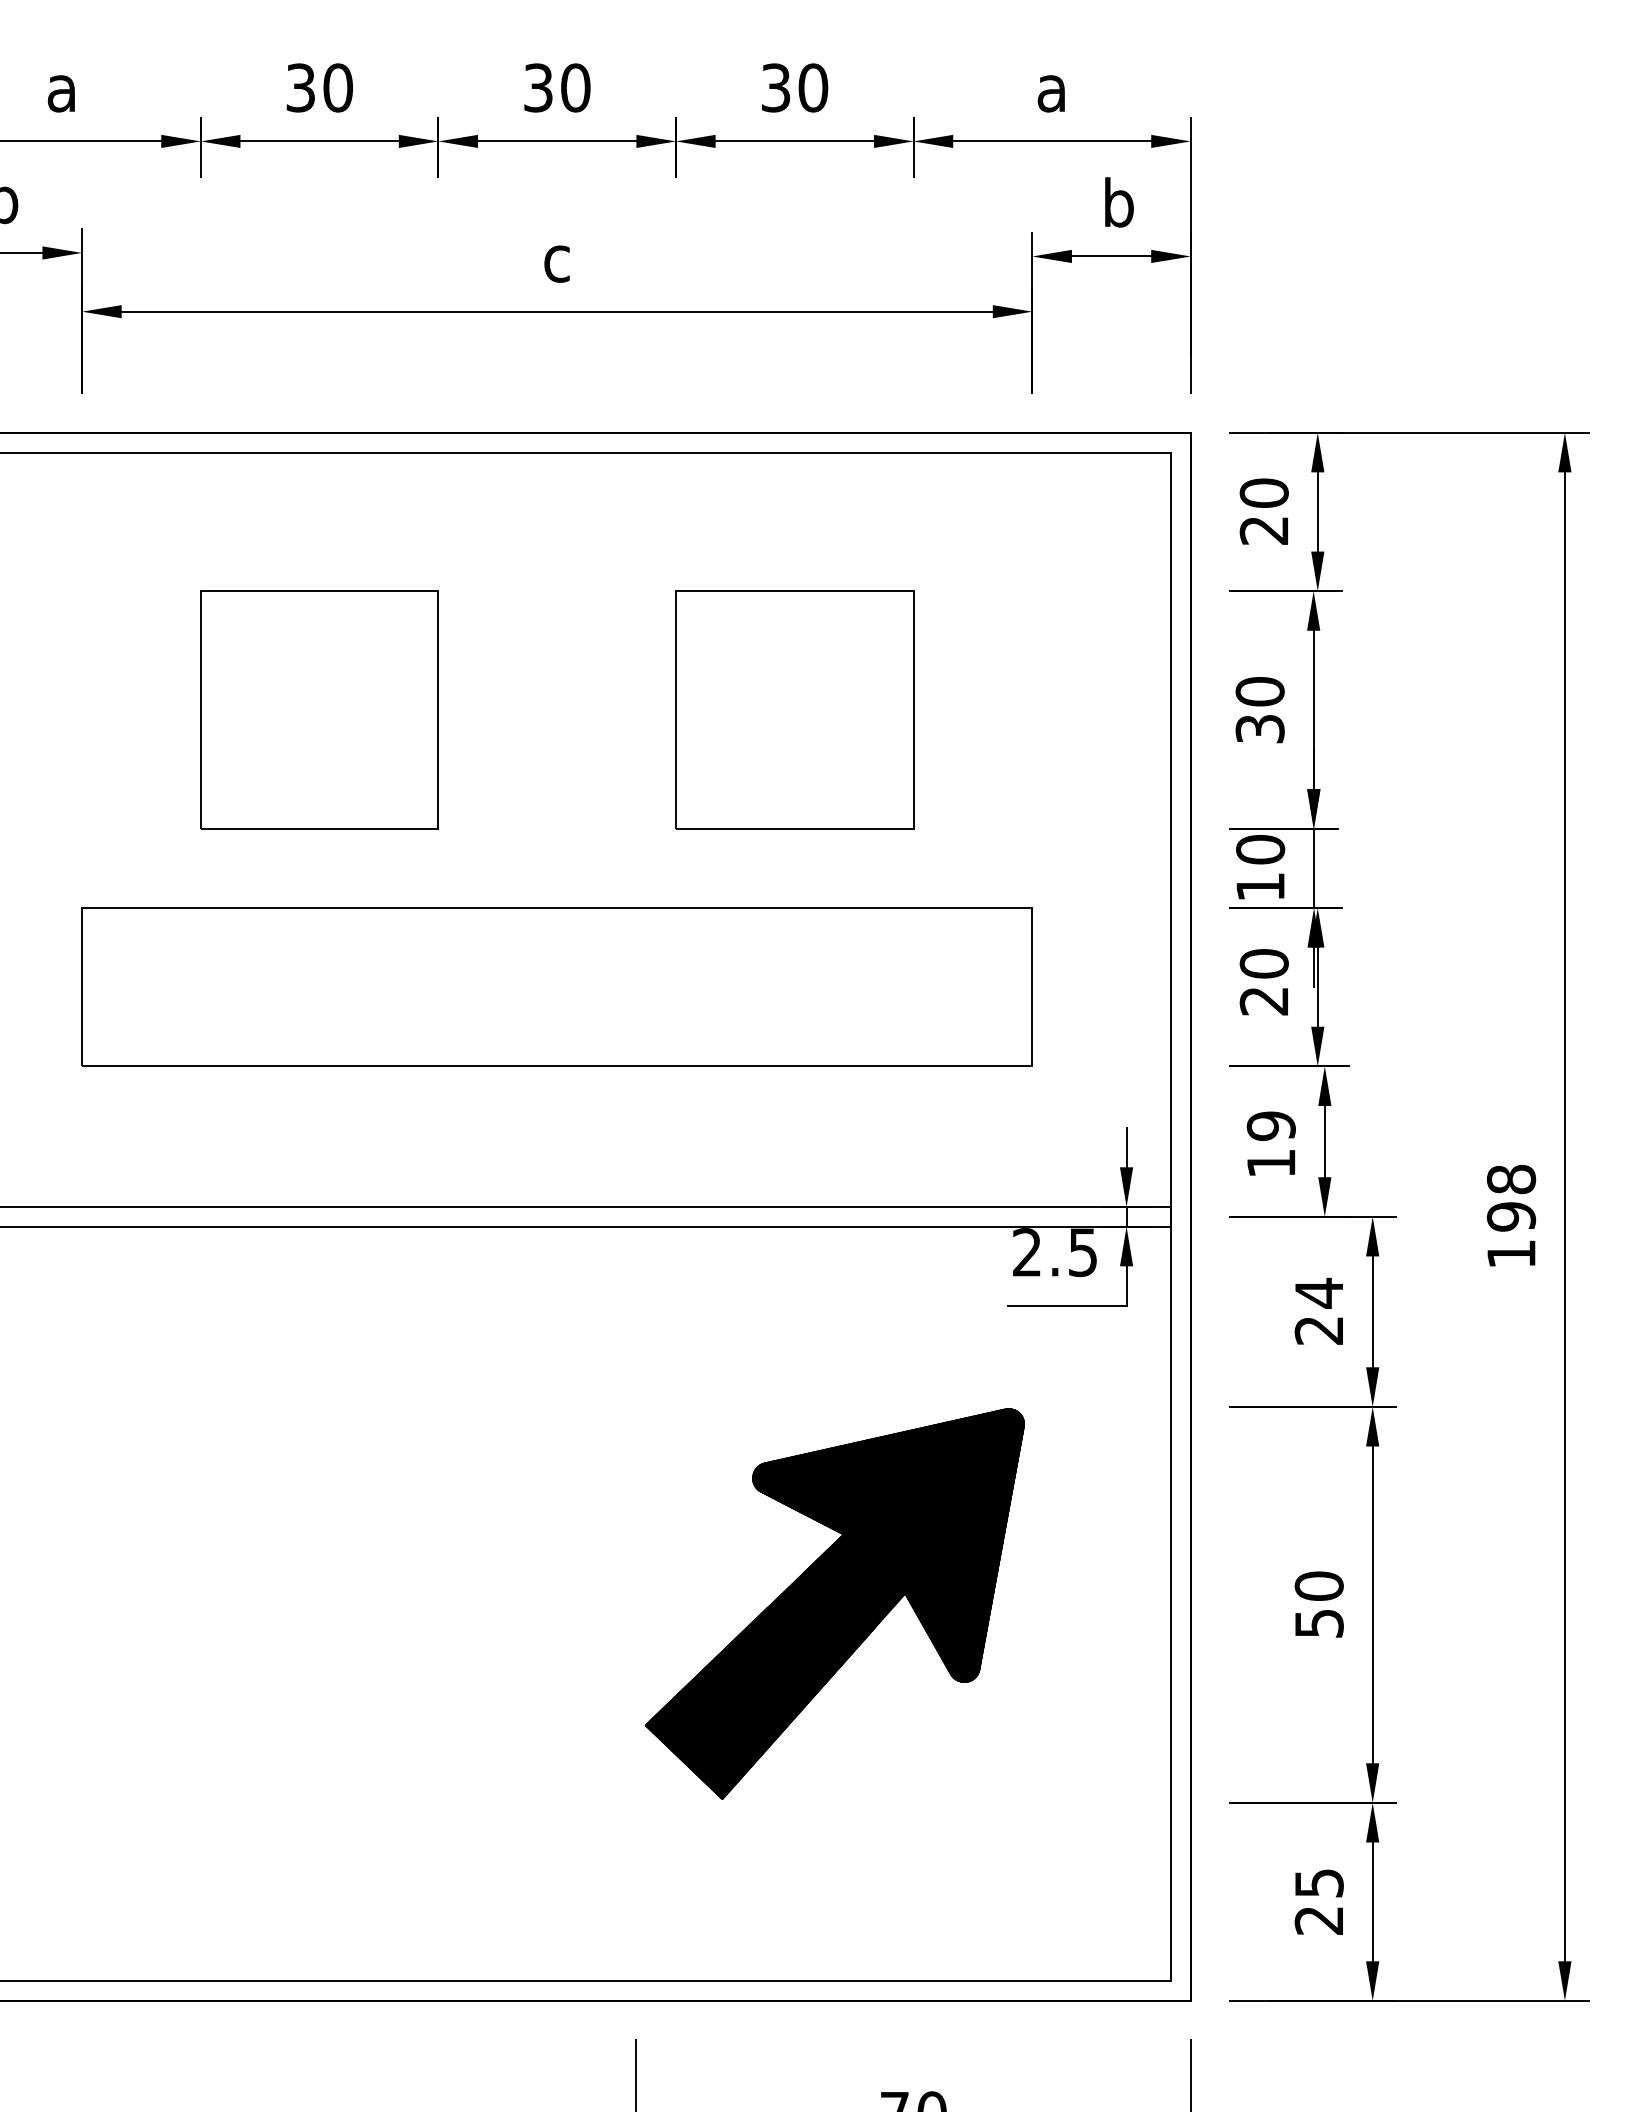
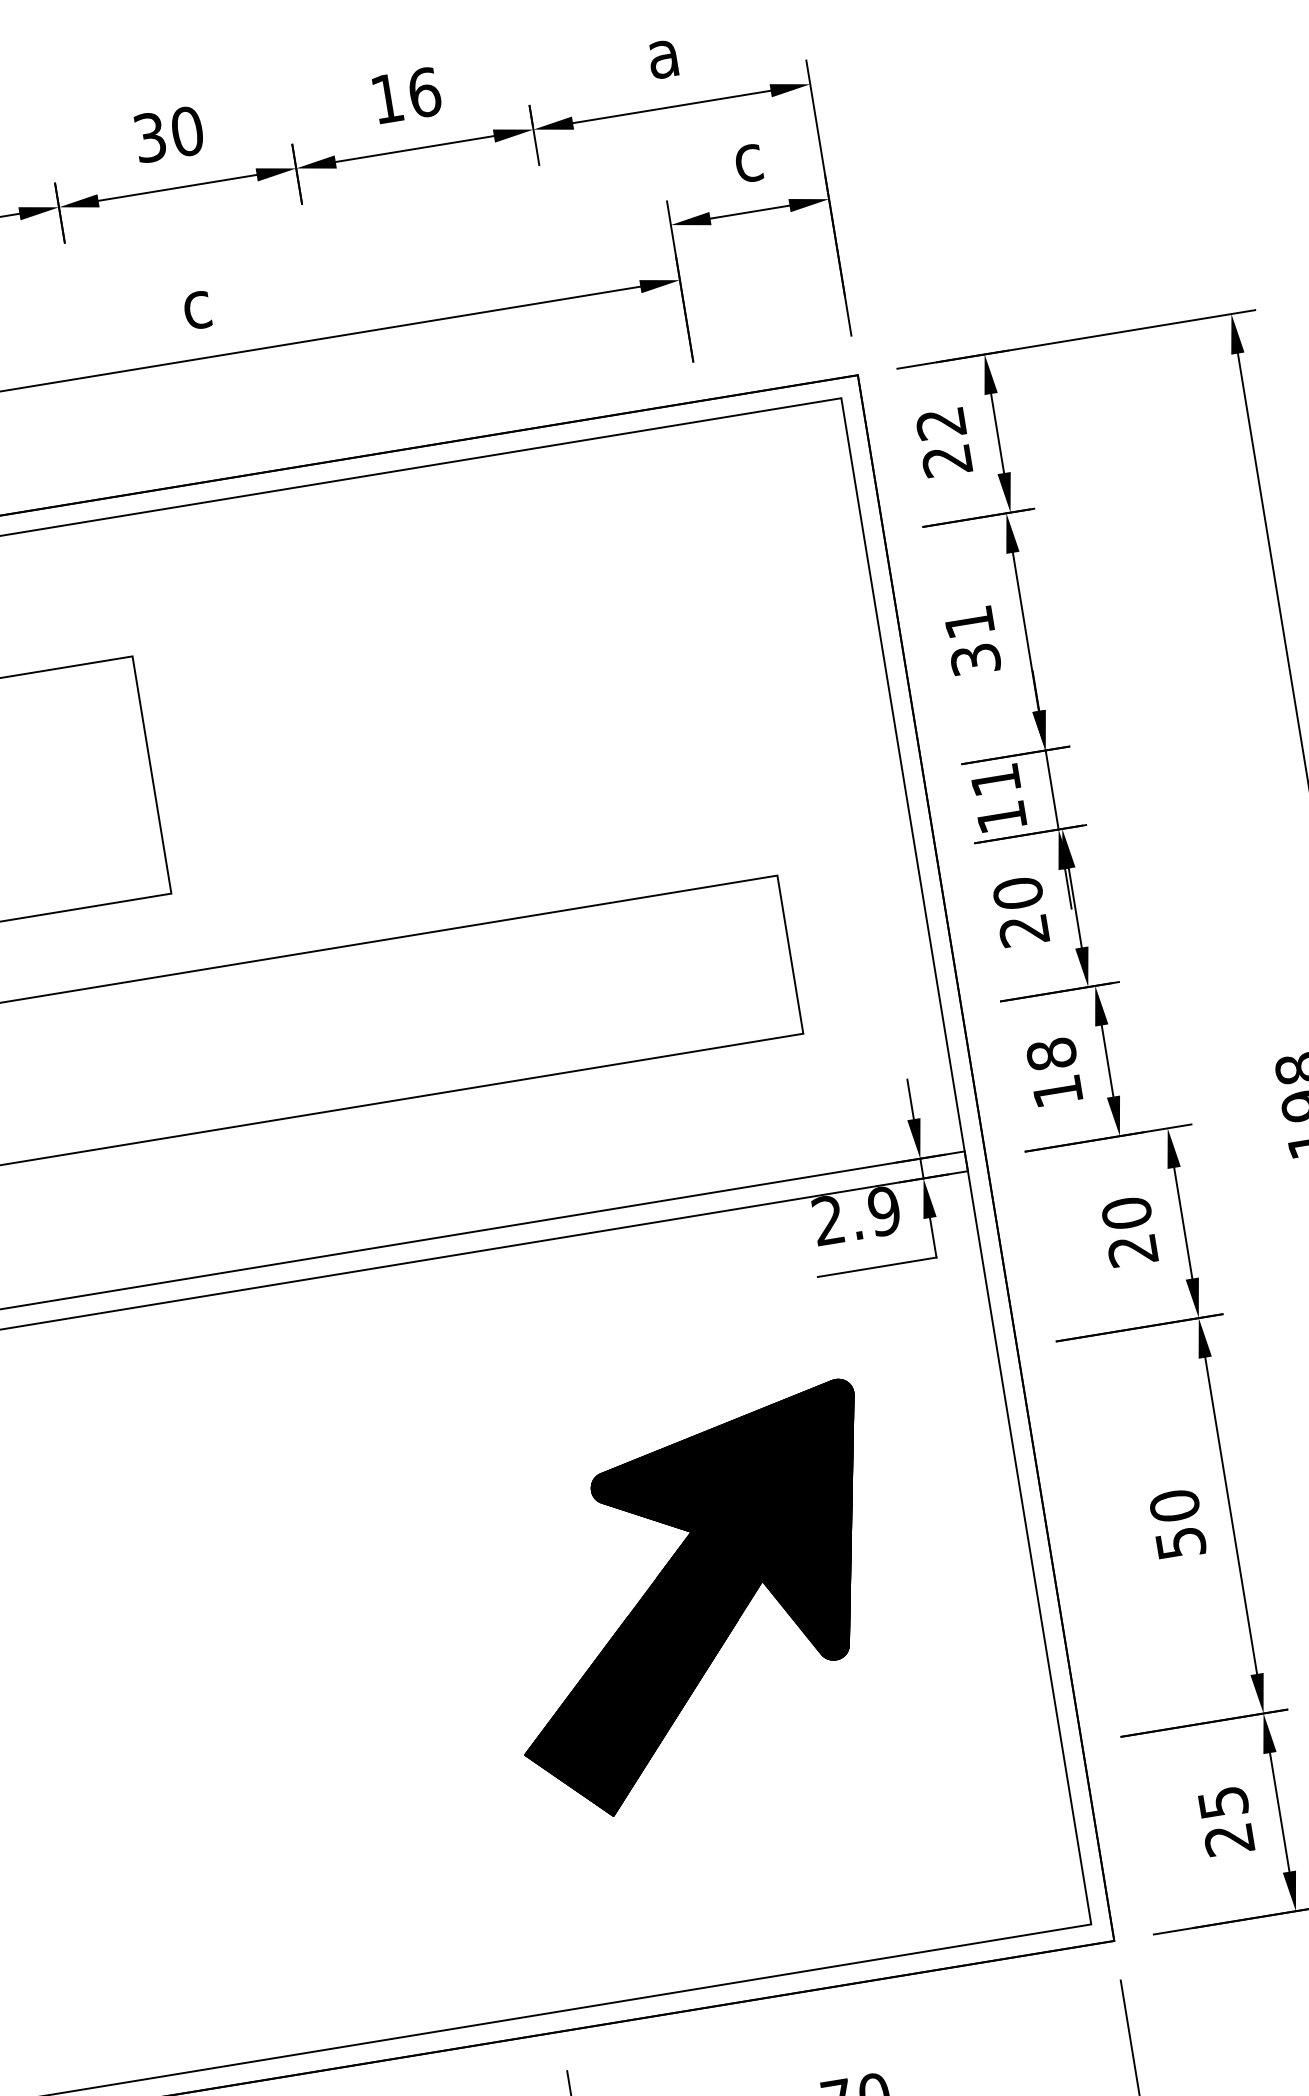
text: (795, 87) -> (406, 95), 30 -> 16
text: (1119, 202) -> (749, 156), b -> c
text: (1263, 492) -> (940, 422), 20 -> 22
text: (1259, 691) -> (968, 622), 30 -> 31
part: (794, 709) -> (507, 716), removed
text: (1260, 849) -> (995, 779), 10 -> 11
text: (1270, 1125) -> (1050, 1053), 19 -> 18
text: (1082, 1252) -> (883, 1211), 2.5 -> 2.9
text: (1318, 1292) -> (1125, 1212), 24 -> 20

